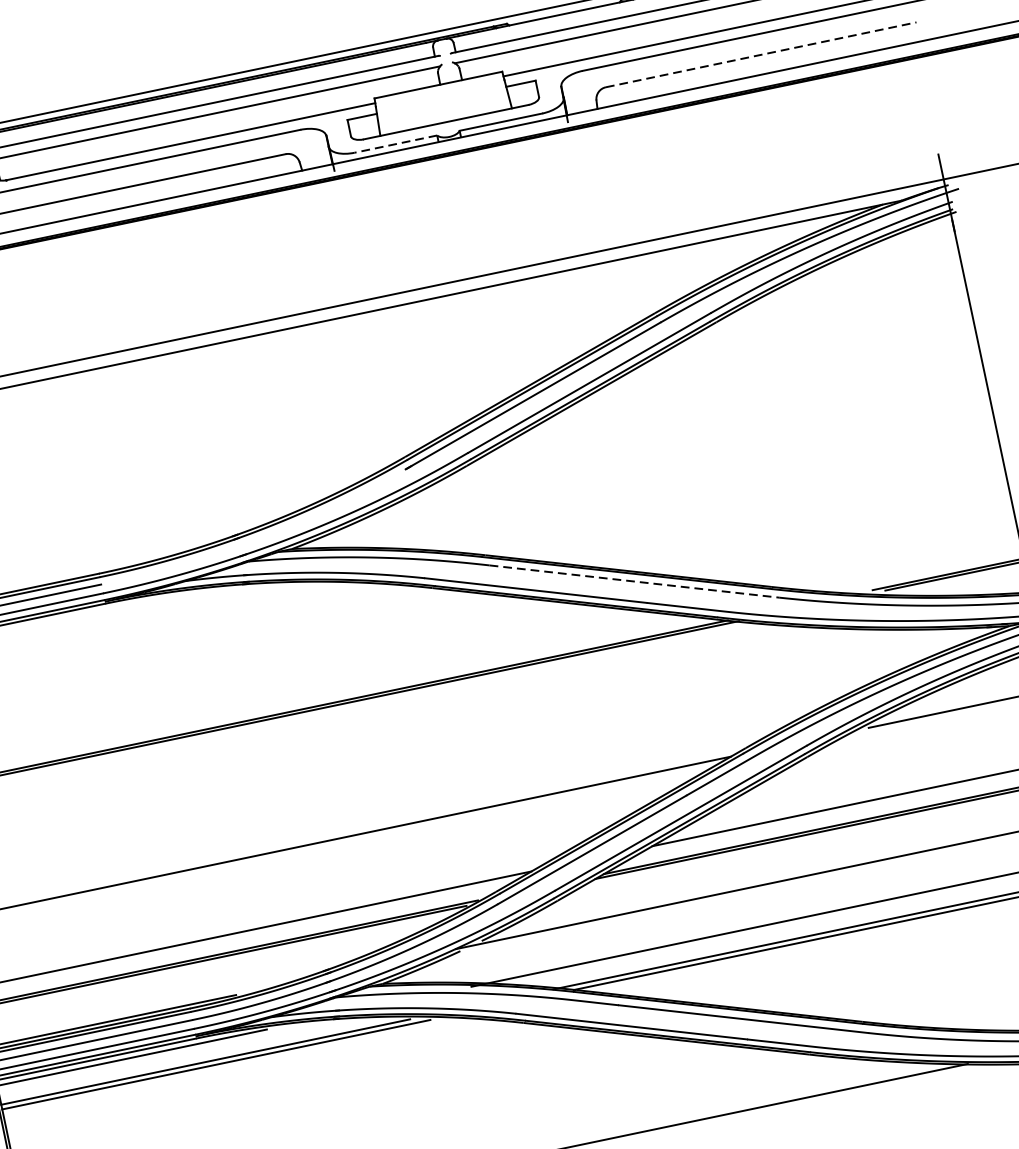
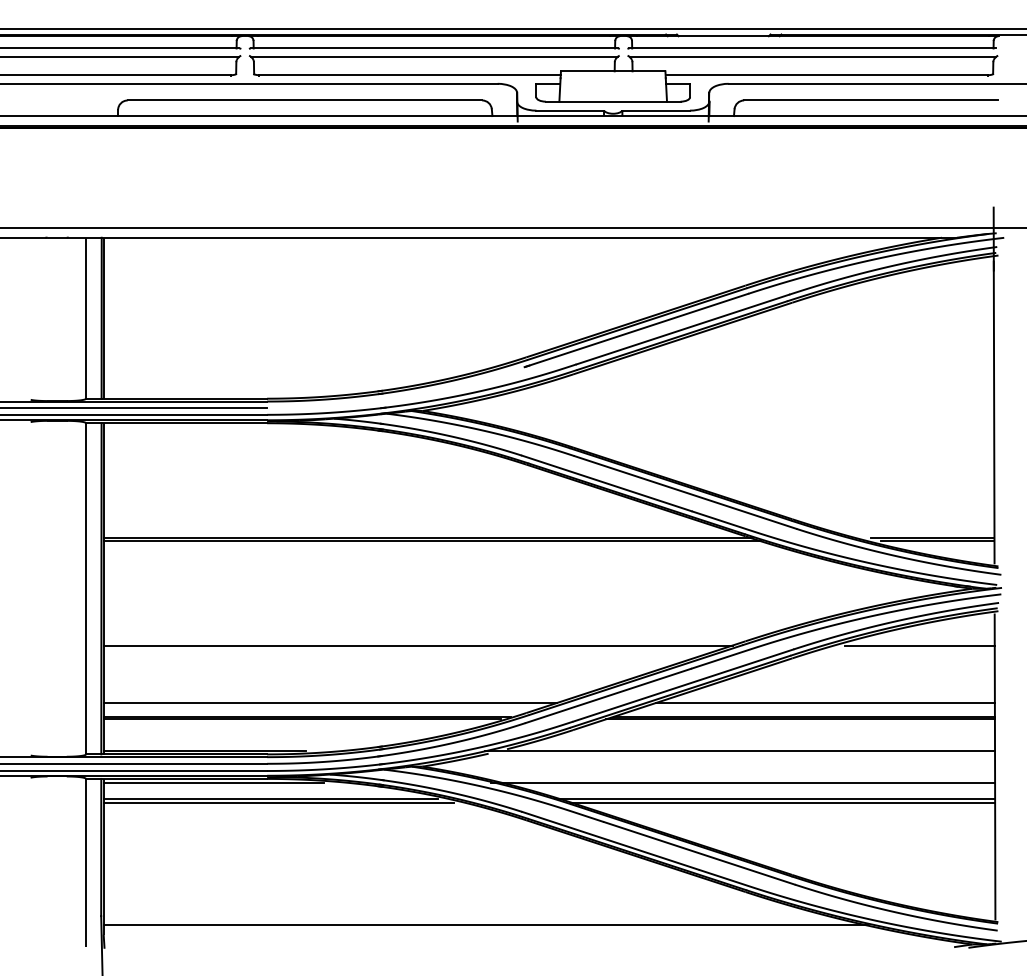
line: (761, 54) -> (871, 100), dashed -> solid
line: (396, 143) -> (570, 110), dashed -> solid
line: (634, 581) -> (685, 492), dashed -> solid

